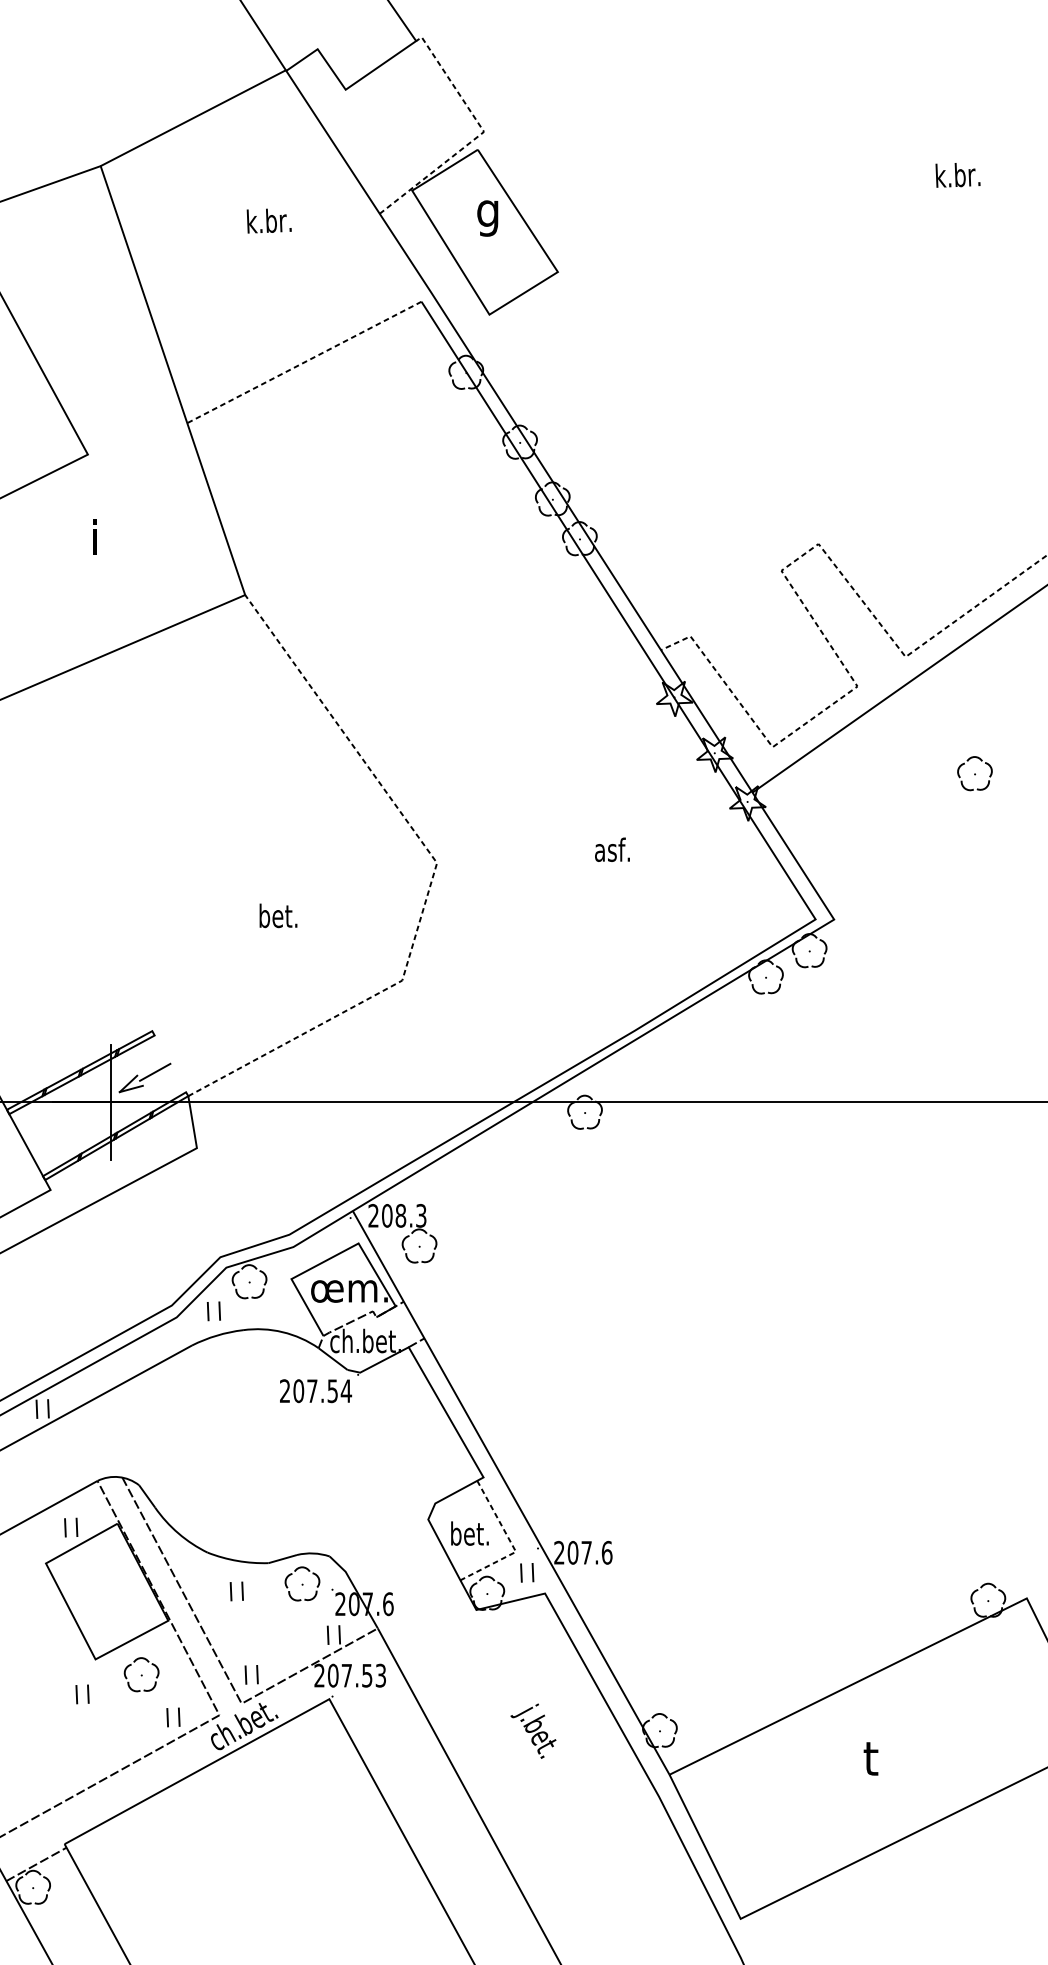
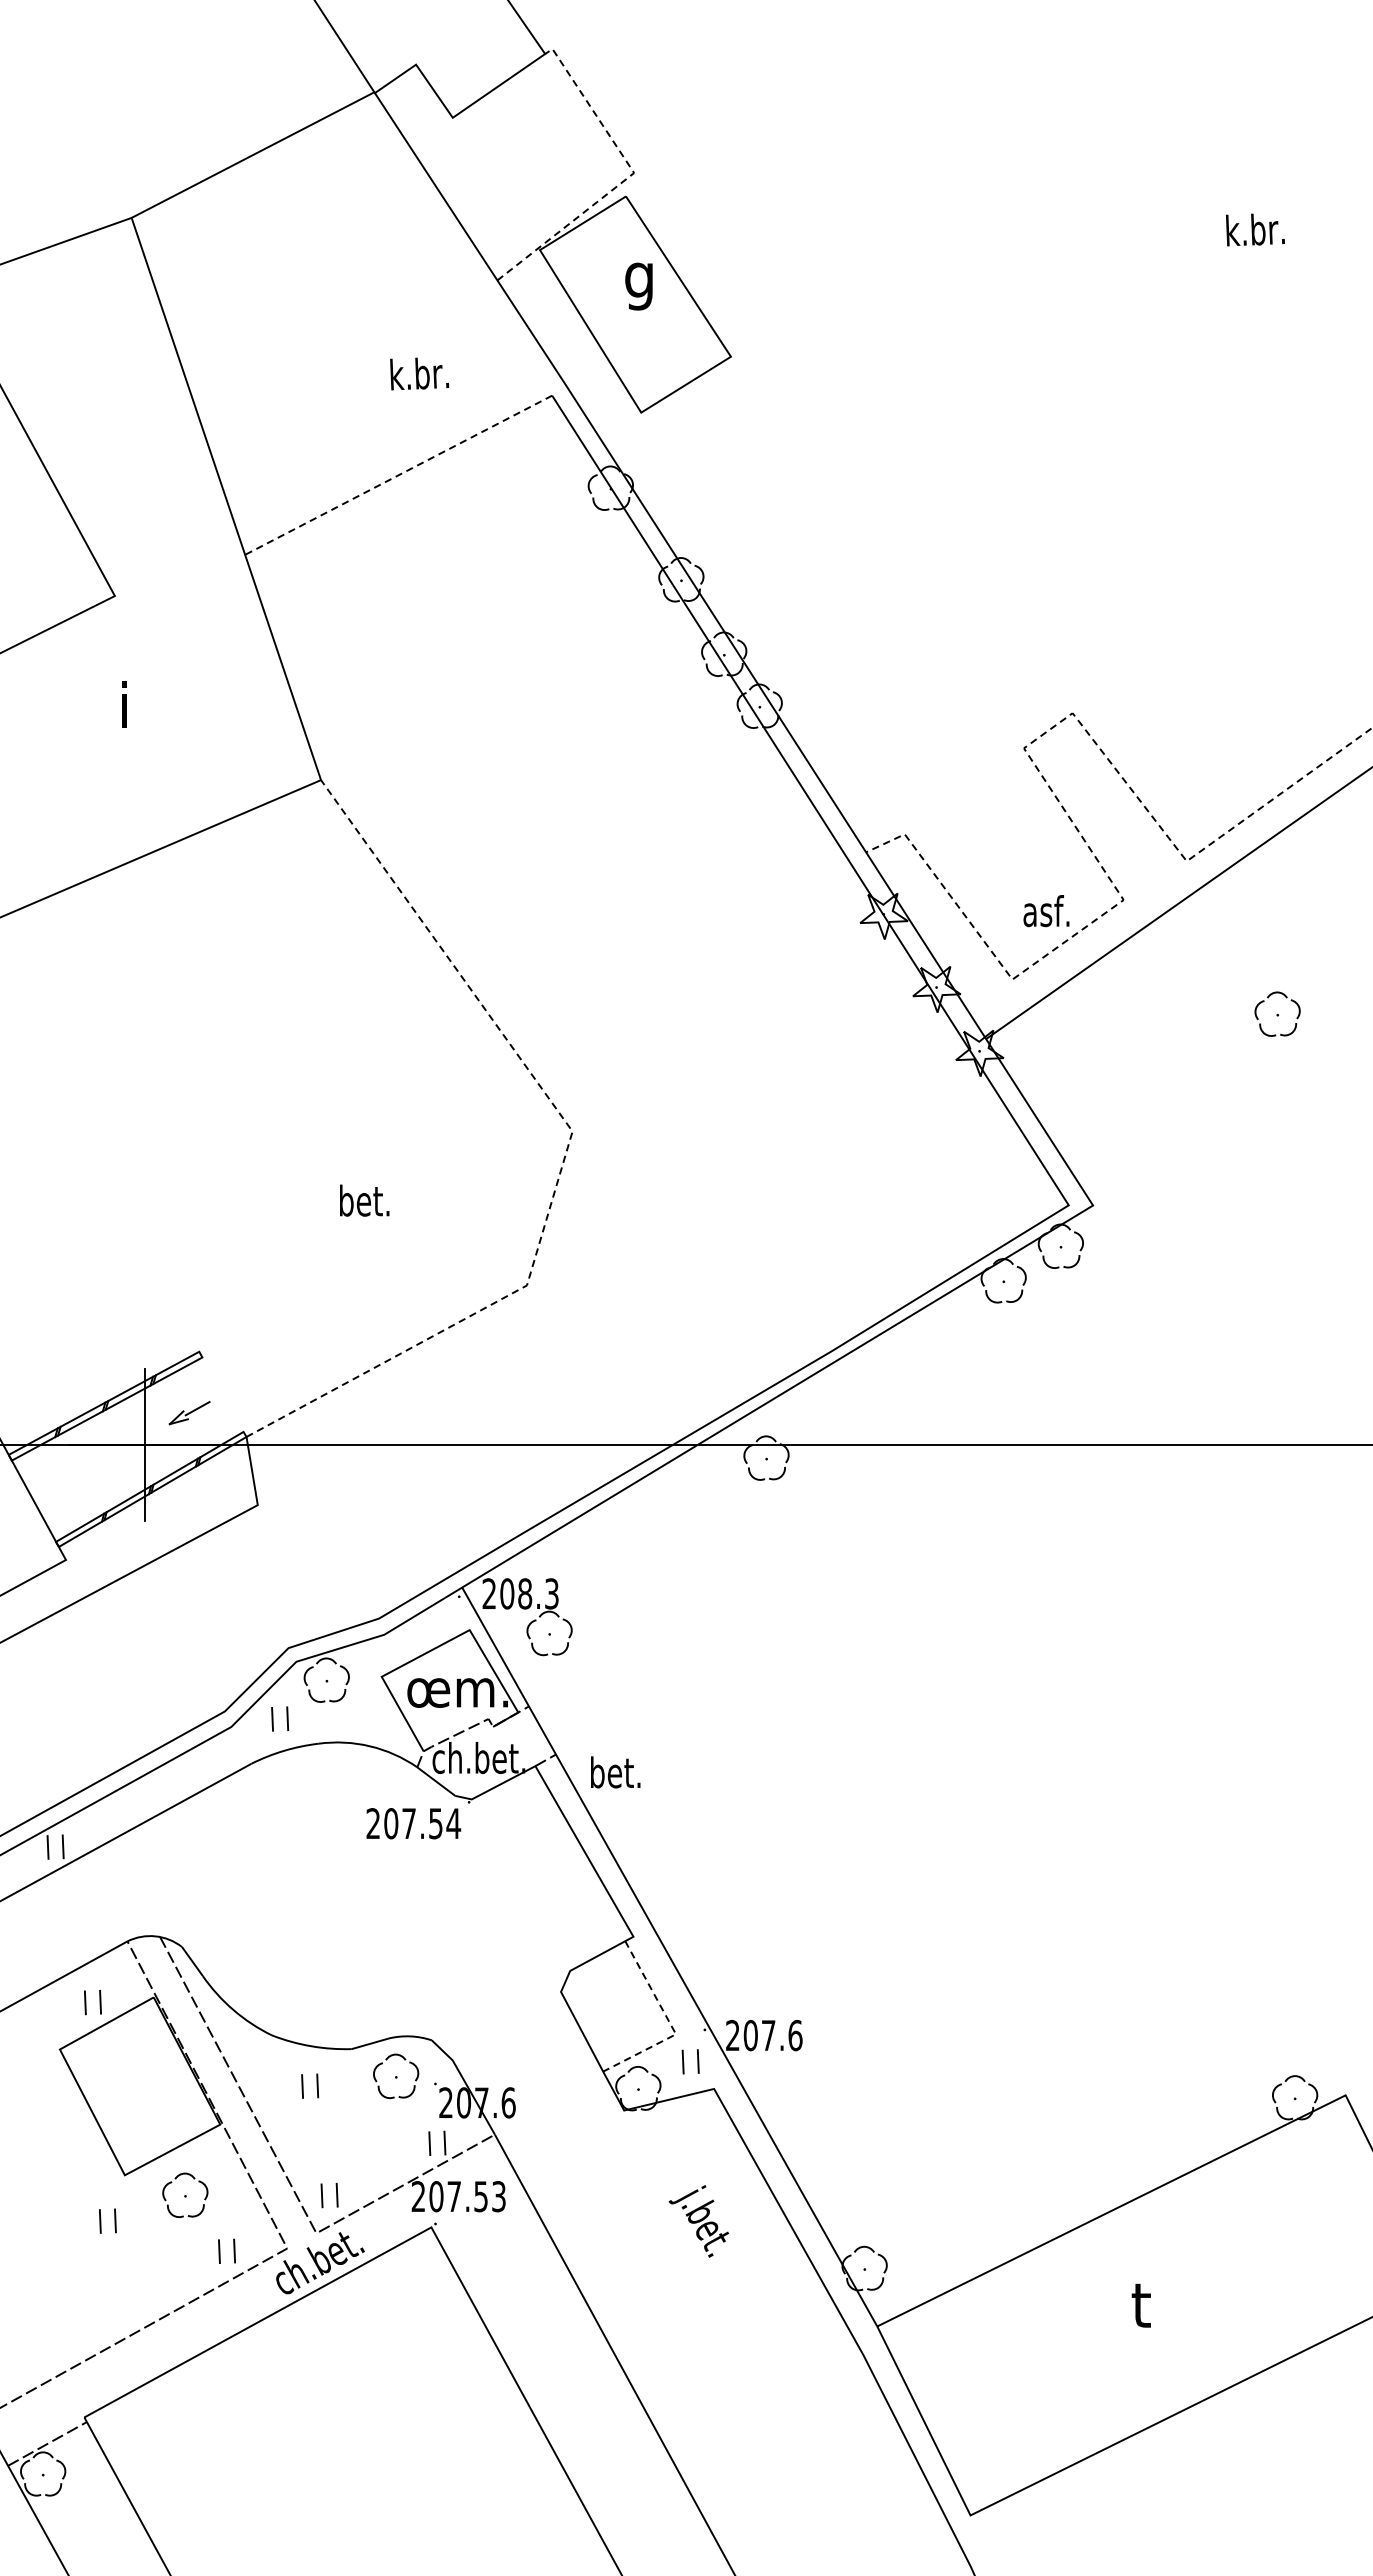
text: (269, 220) -> (419, 373), moved
text: (612, 850) -> (1046, 911), moved
part: (144, 1077) -> (189, 1412), size x0.6
text: (469, 1533) -> (615, 1772), moved
text: (533, 1731) -> (698, 2221), moved

